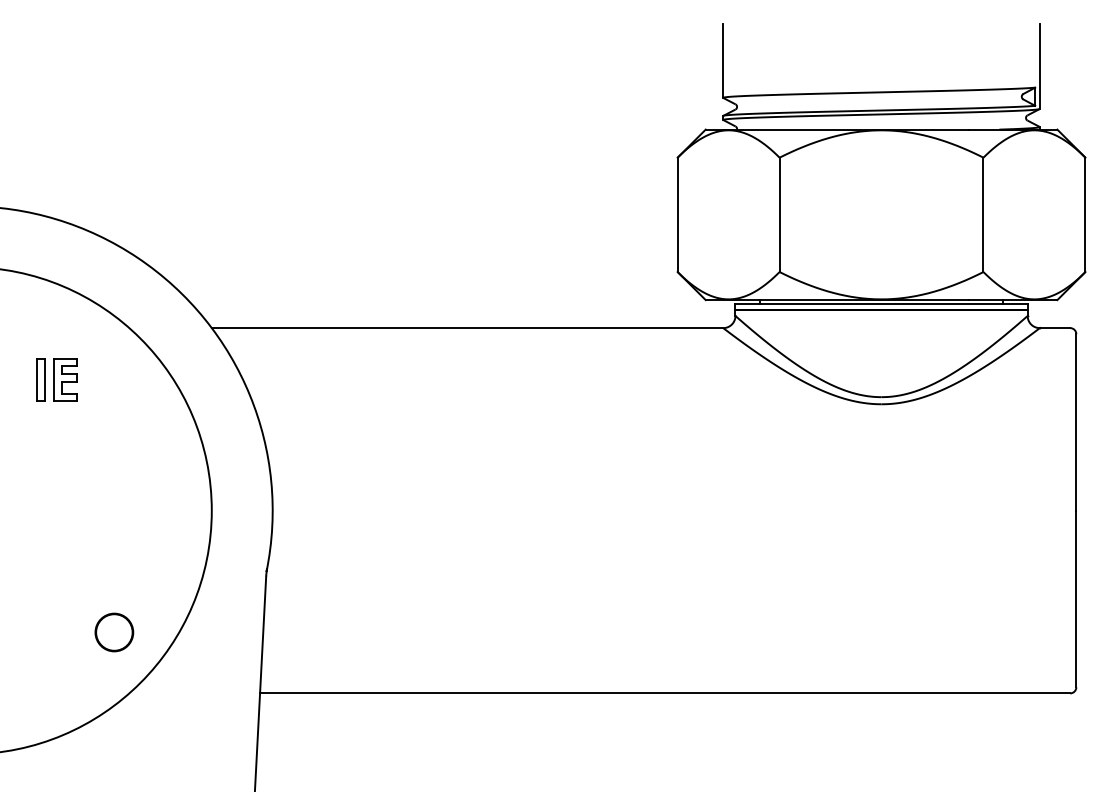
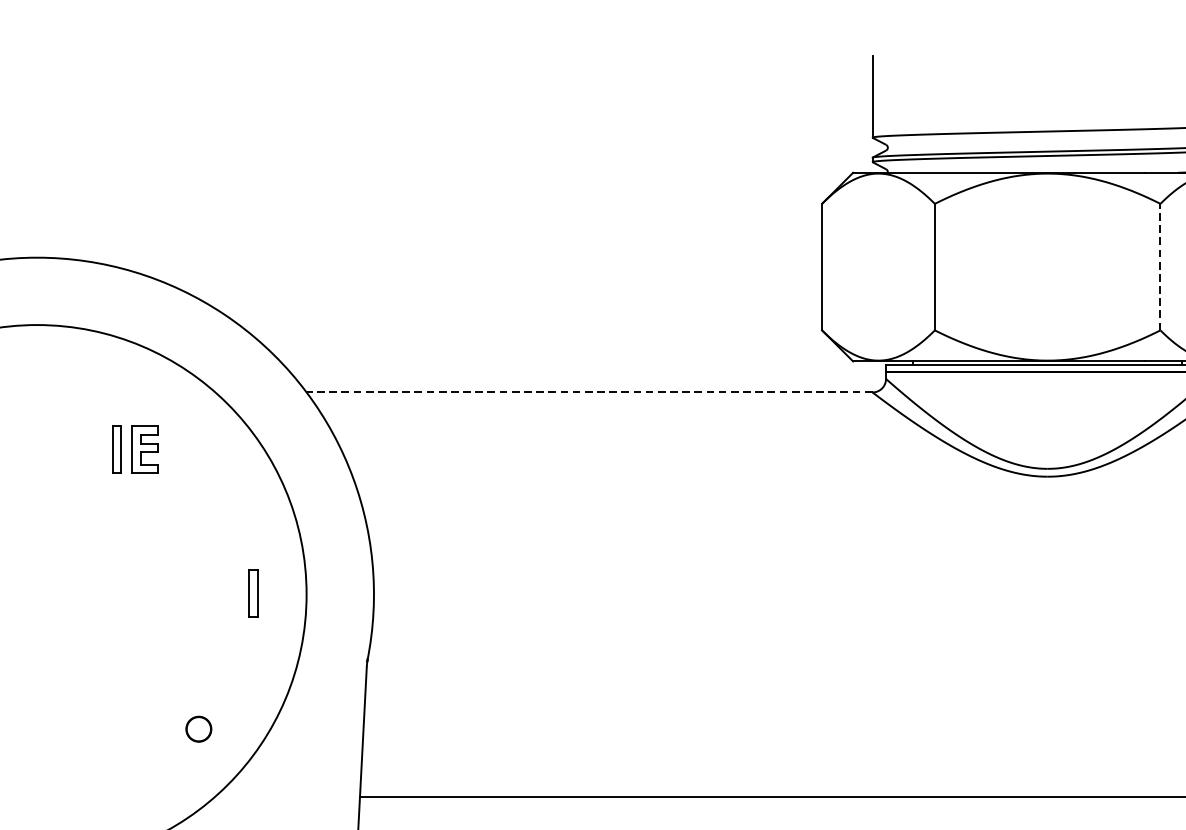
line: (983, 214) -> (1160, 266), solid -> dashed
line: (467, 328) -> (589, 392), solid -> dashed
part: (163, 509) -> (253, 593), added
part: (114, 632) -> (198, 729), size x0.6

